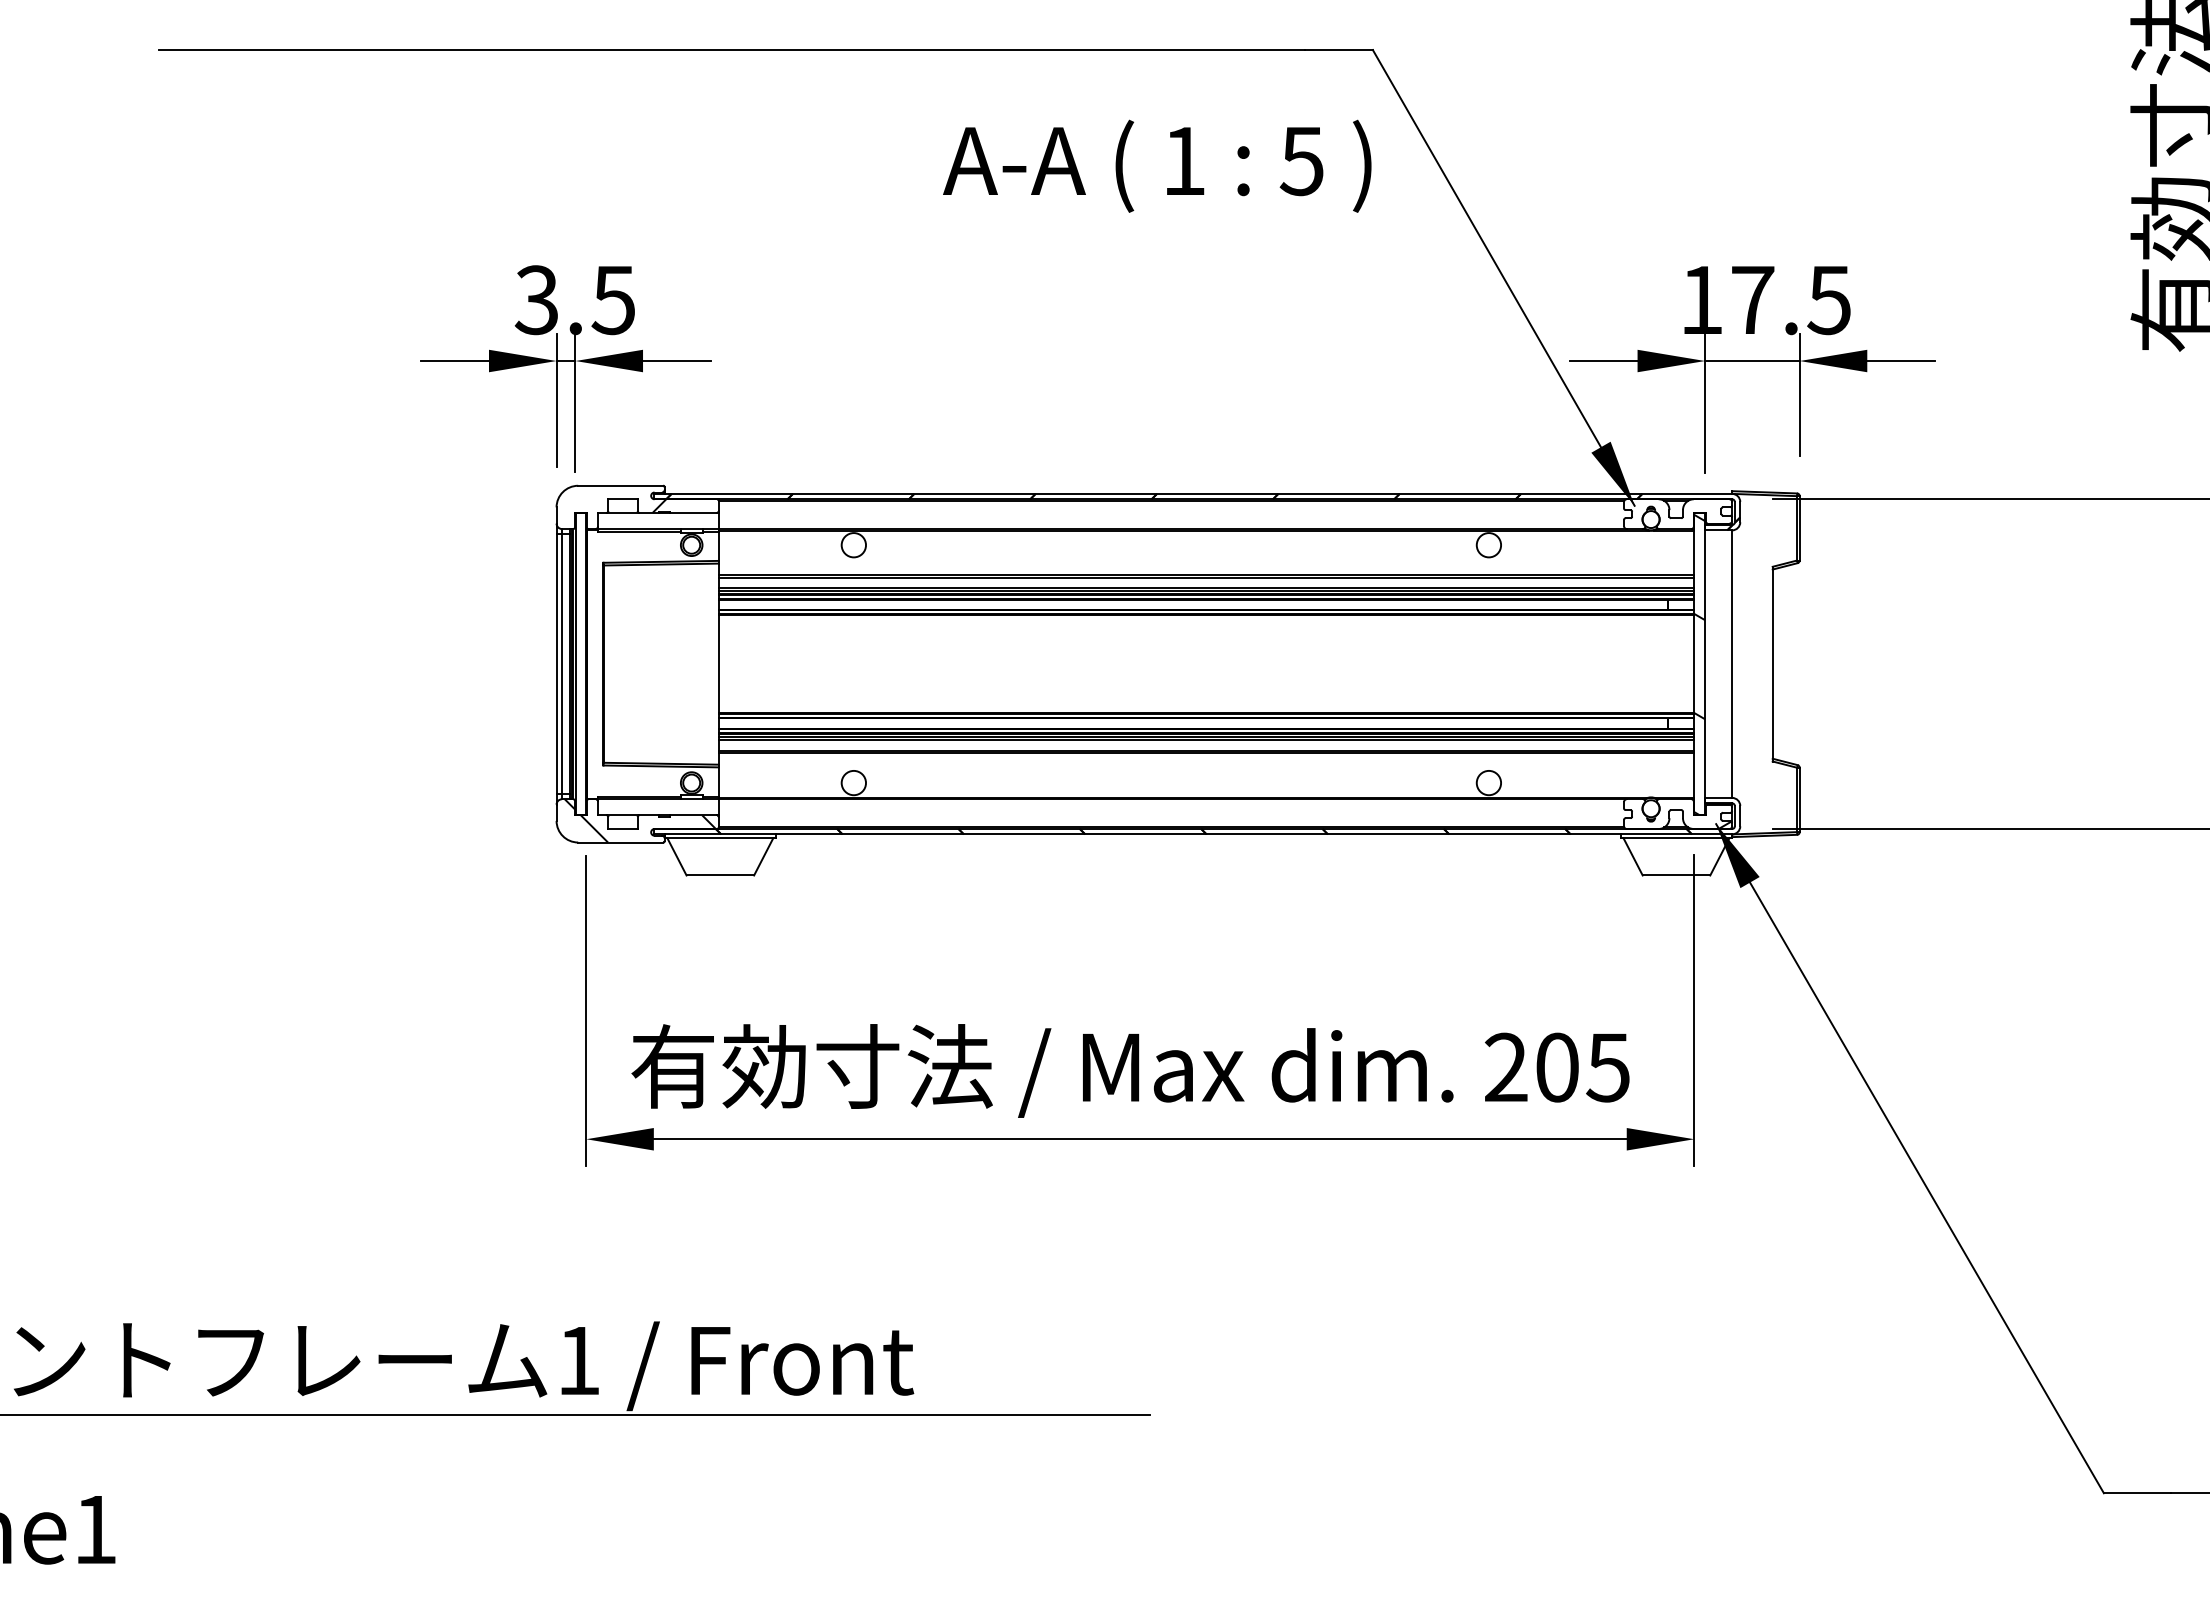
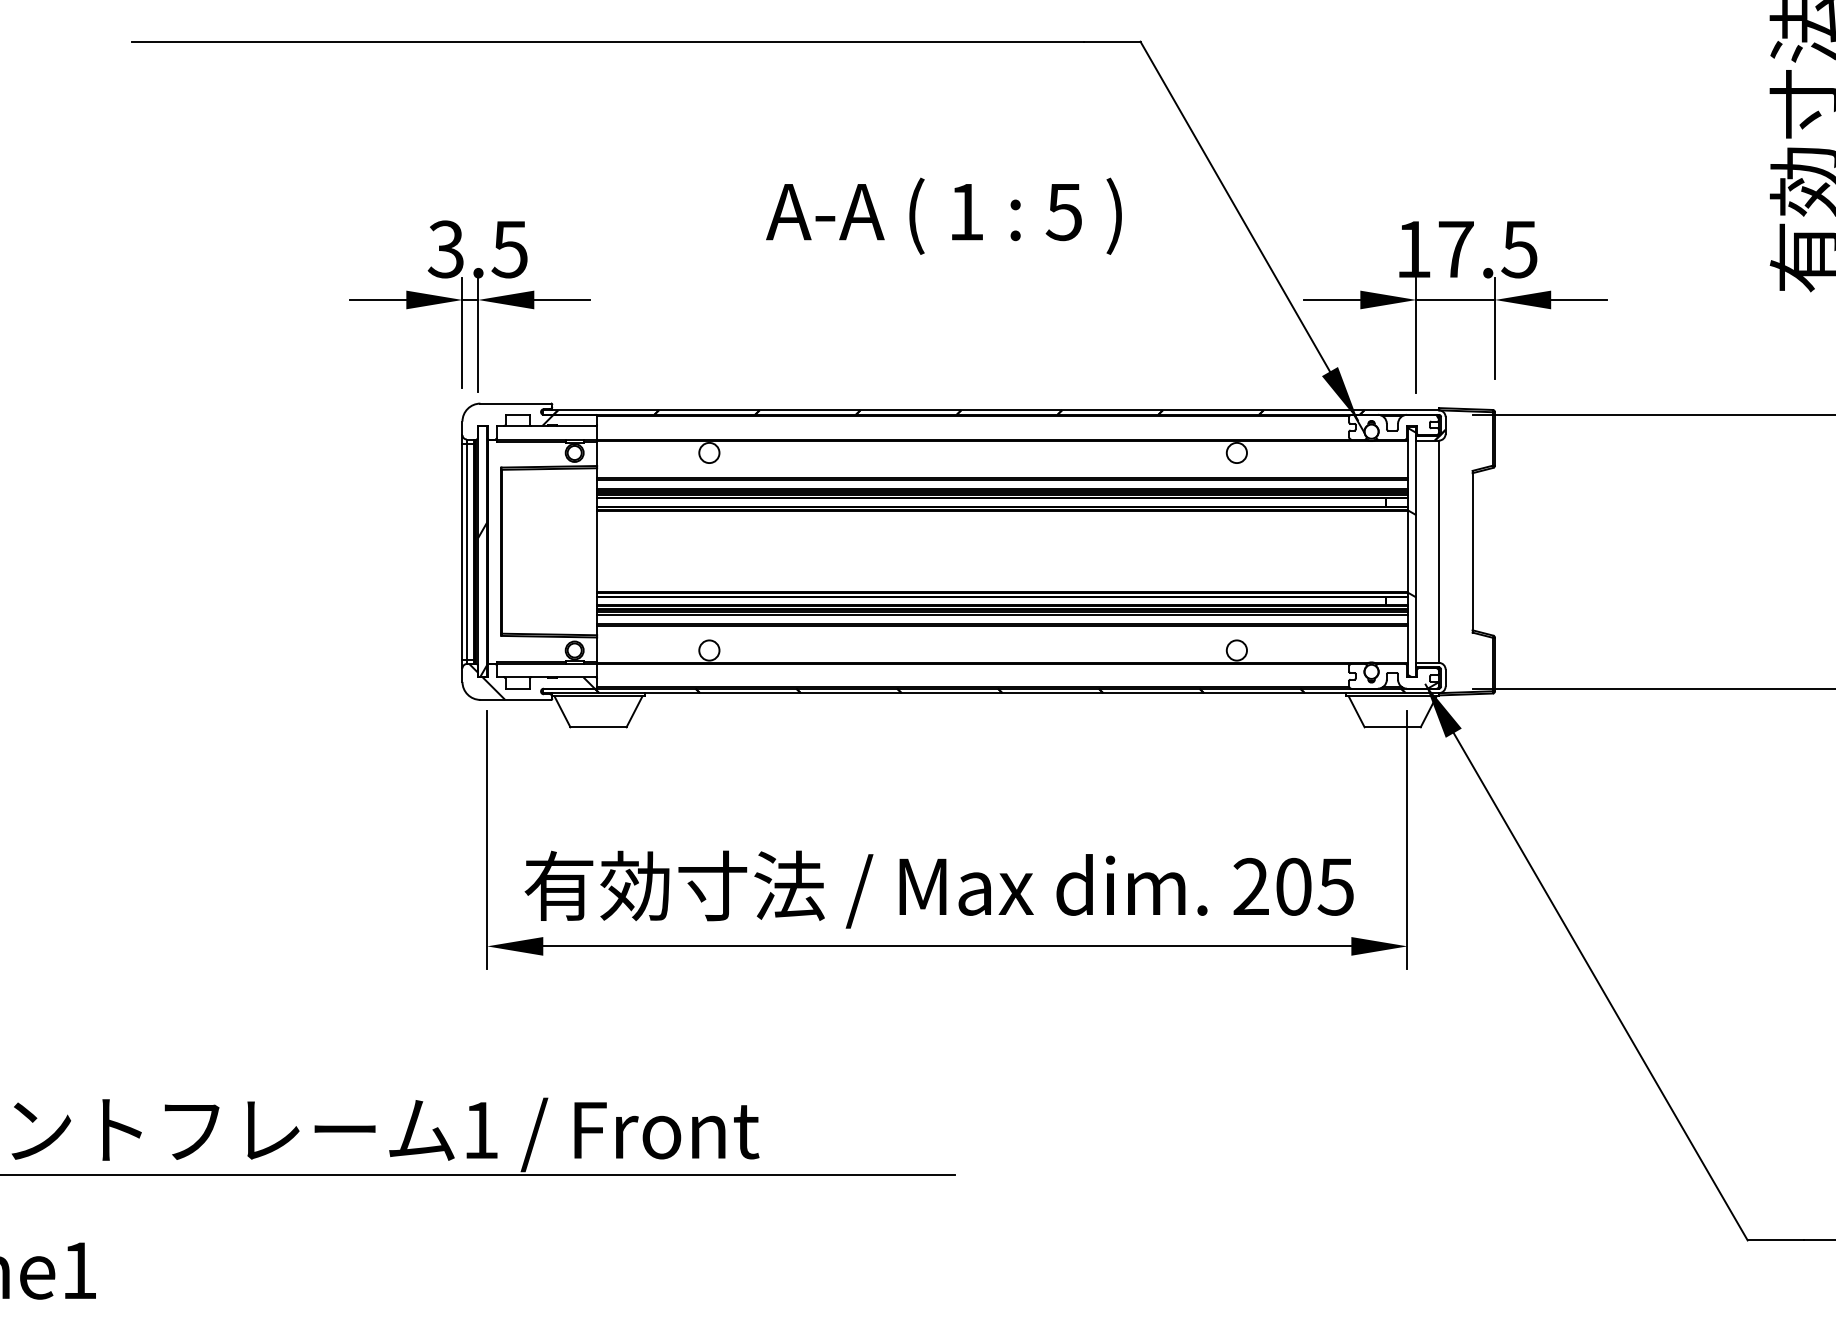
text: (1157, 165) -> (944, 215), moved
hatch: (1681, 511) -> (1396, 424), added
hatch: (580, 721) -> (482, 599), added

